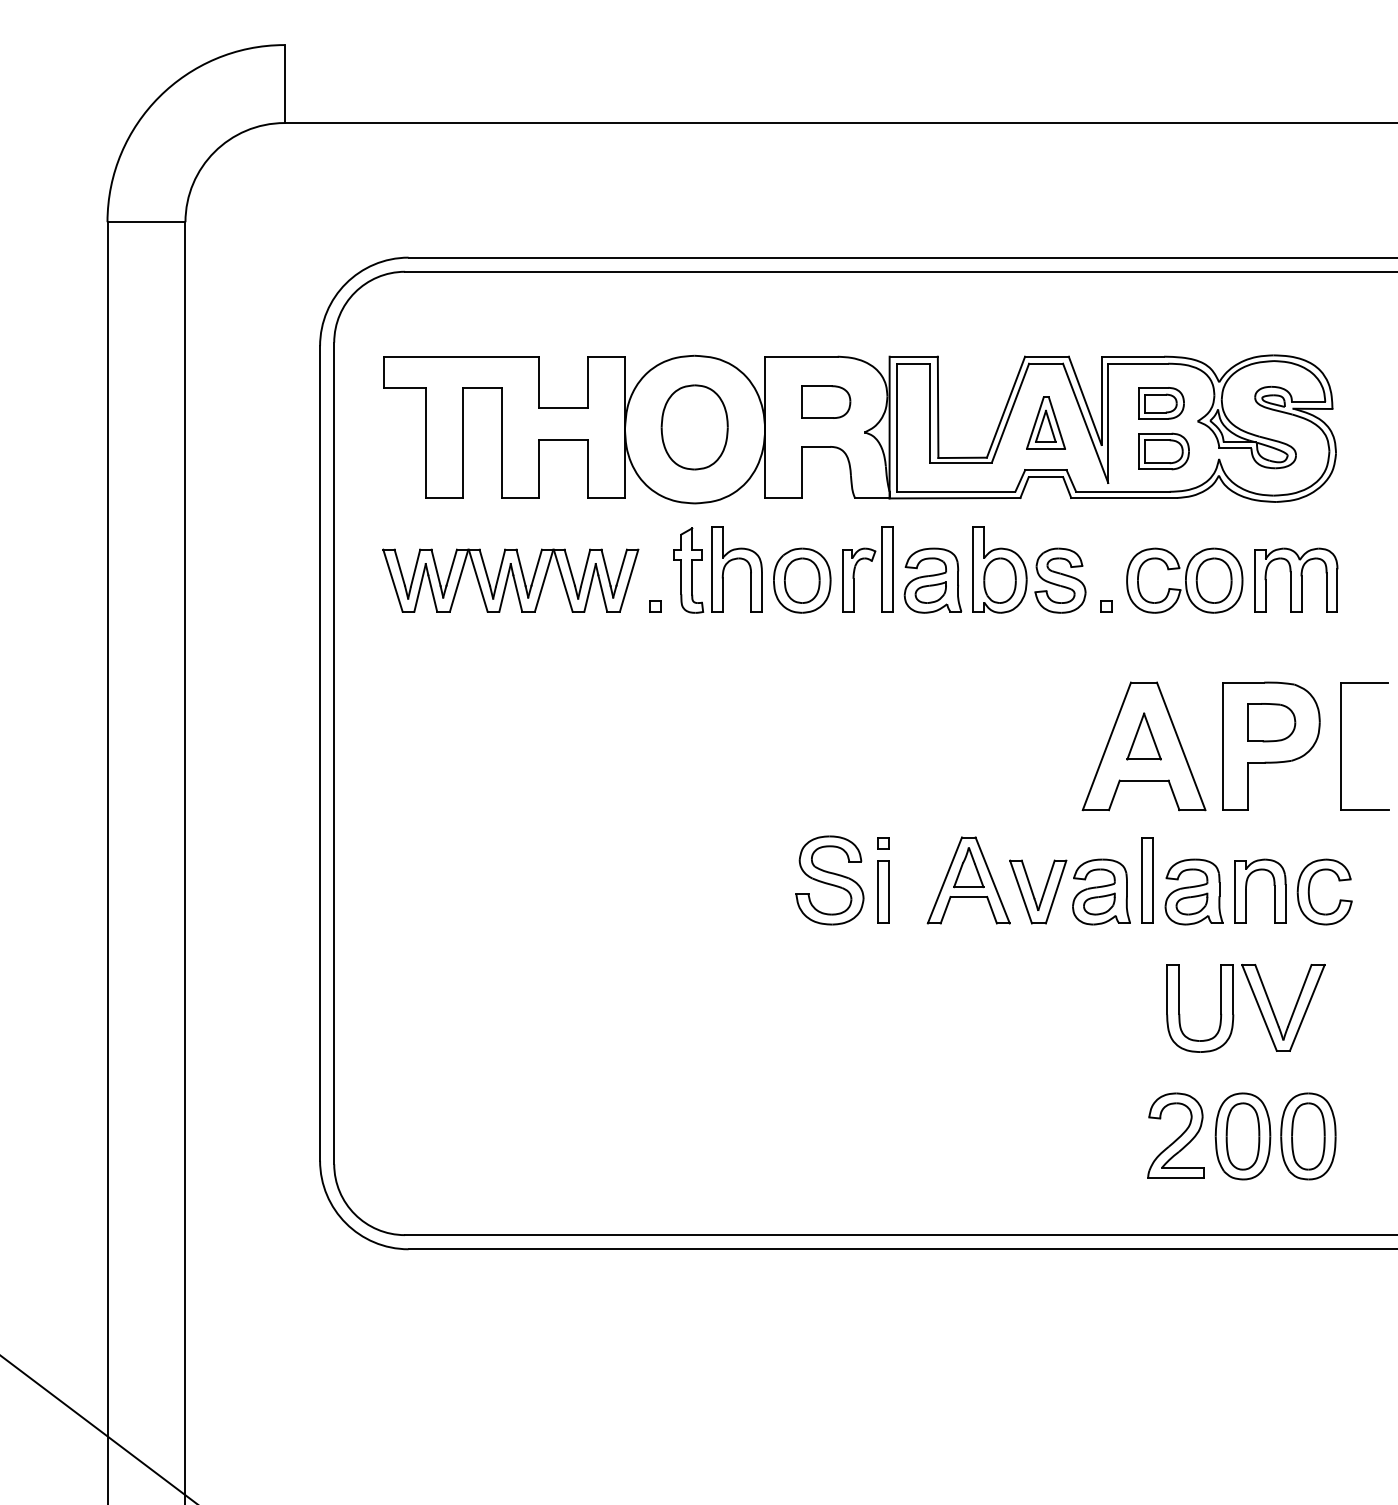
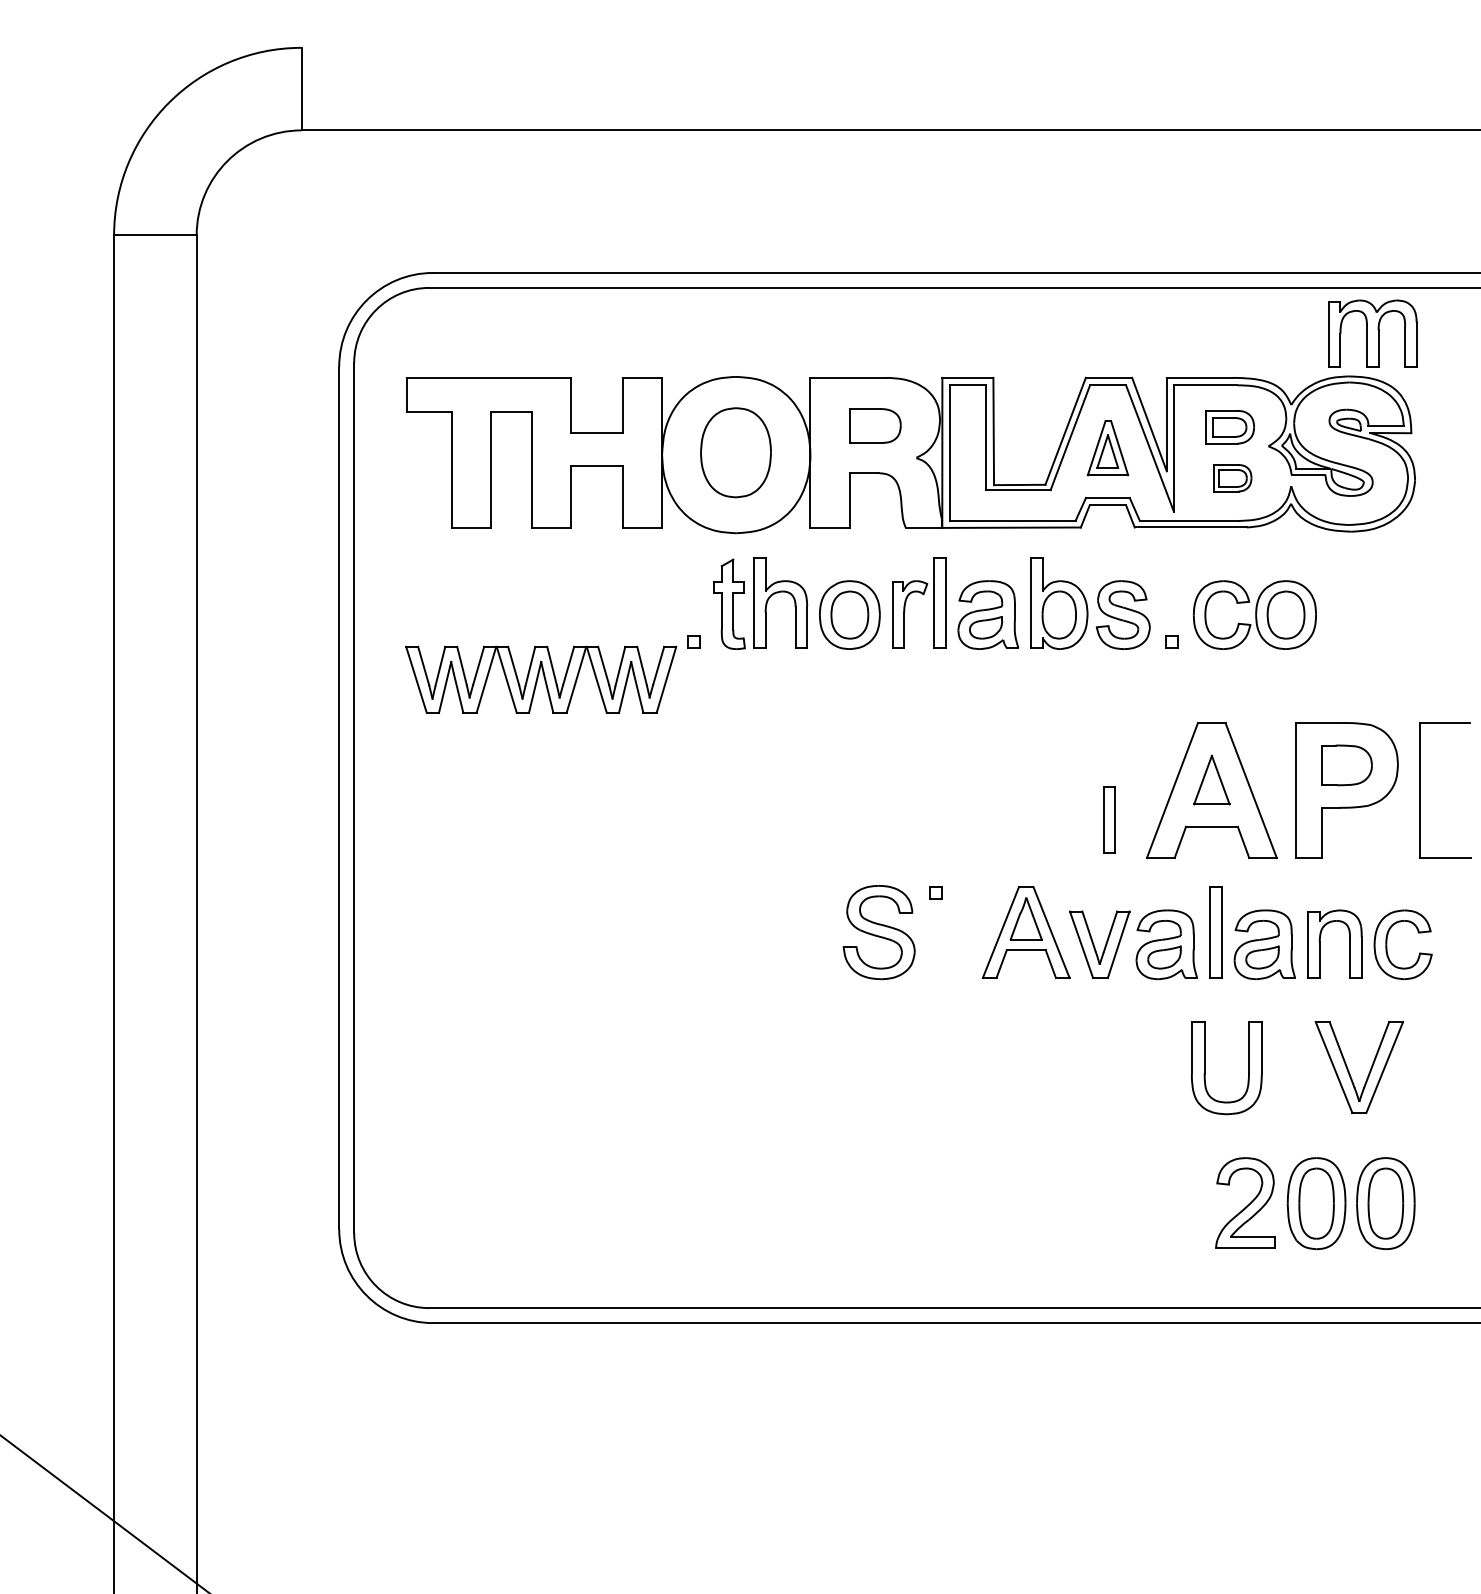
part: (1163, 451) -> (1232, 478), size x0.7
part: (1296, 579) -> (1373, 333), moved
part: (510, 580) -> (540, 679), moved
part: (883, 891) -> (1109, 819), moved
part: (1220, 1008) -> (1248, 1068), moved

